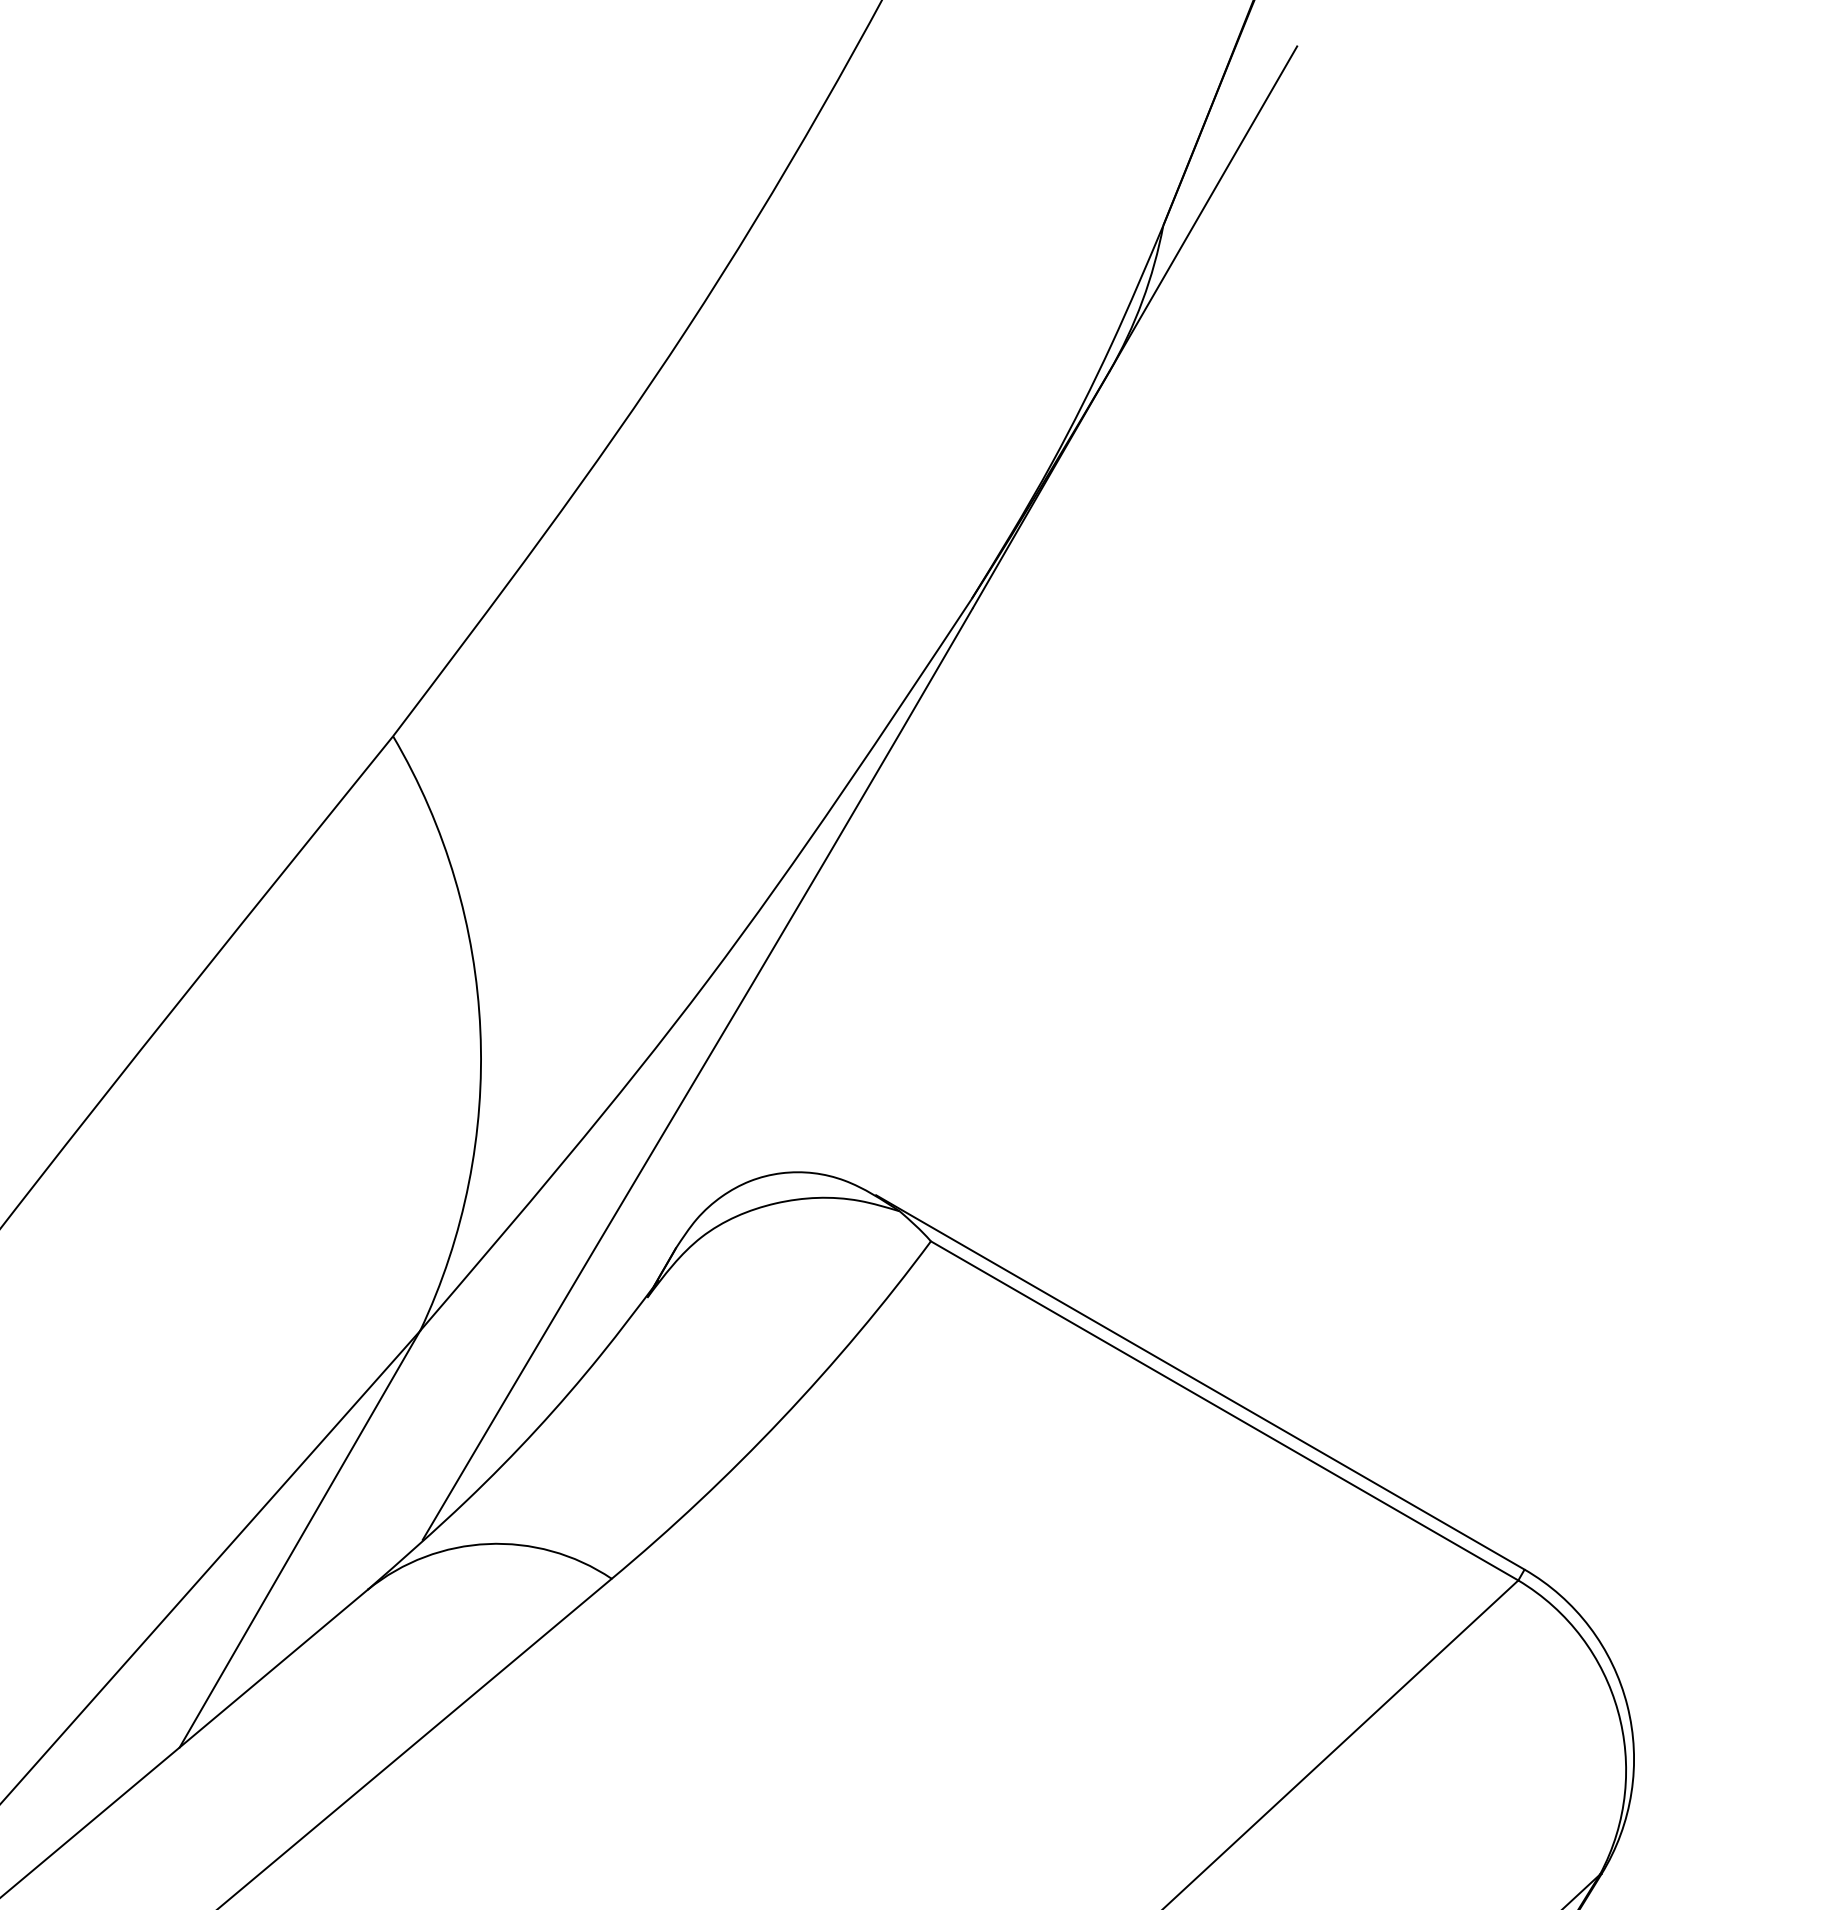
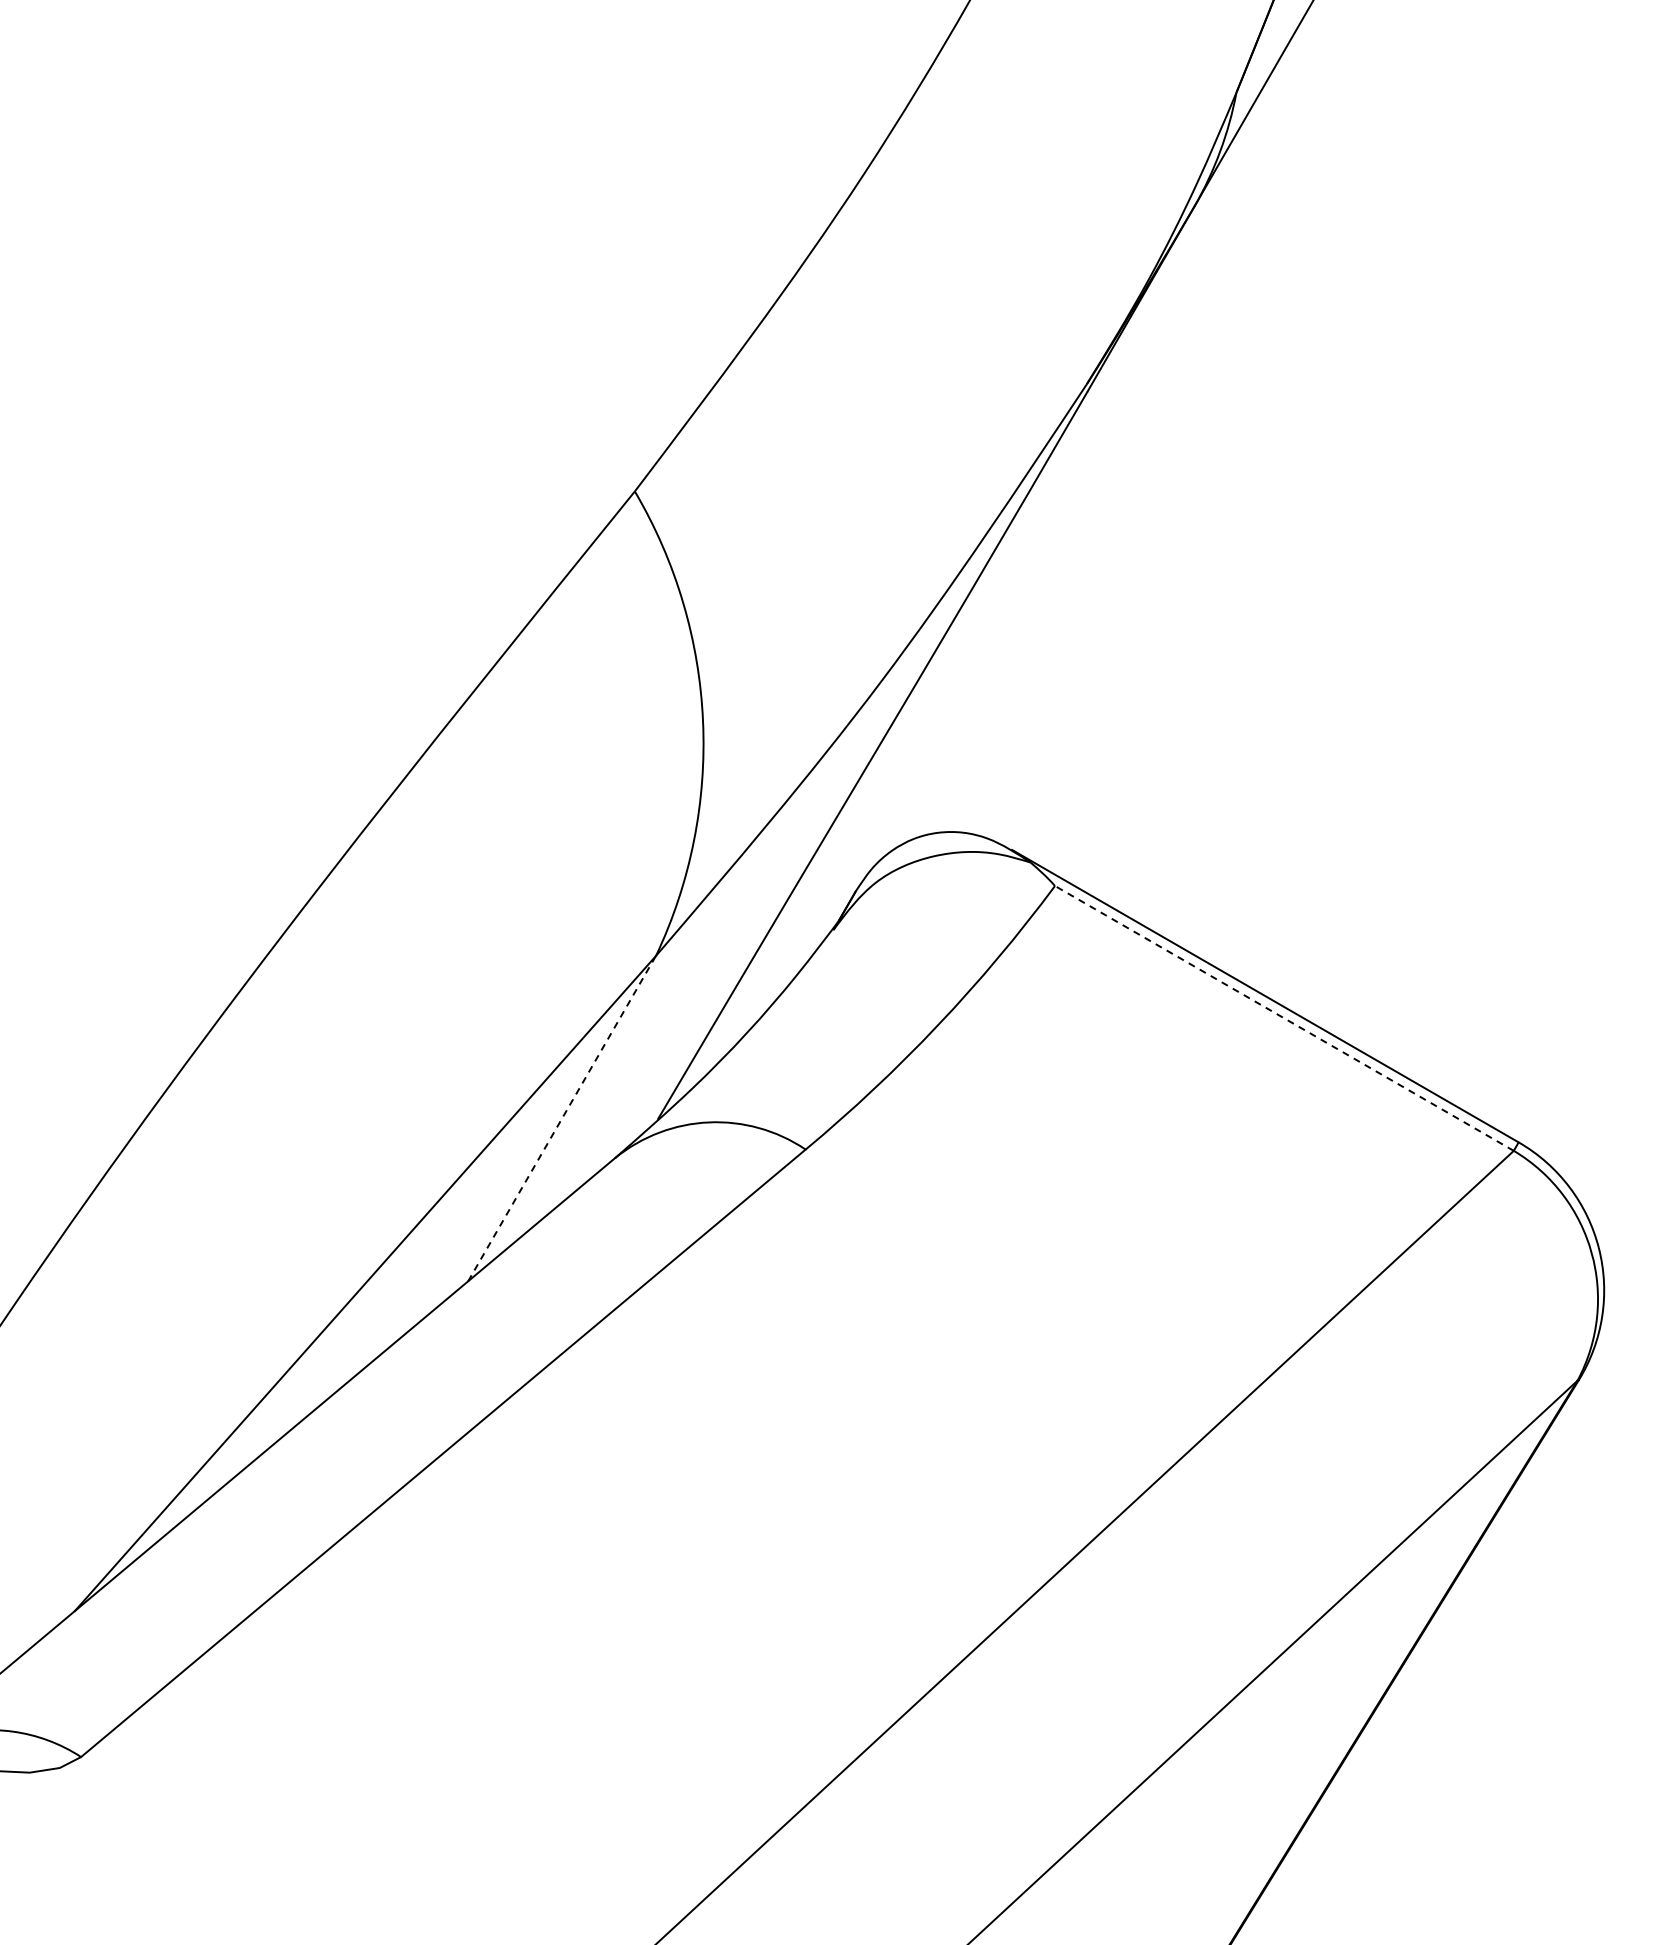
line: (1224, 1411) -> (1284, 1018), solid -> dashed
line: (299, 1539) -> (561, 1118), solid -> dashed

